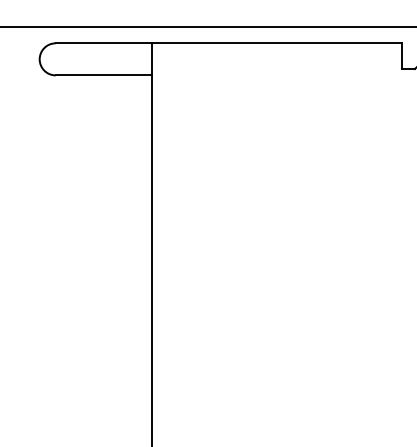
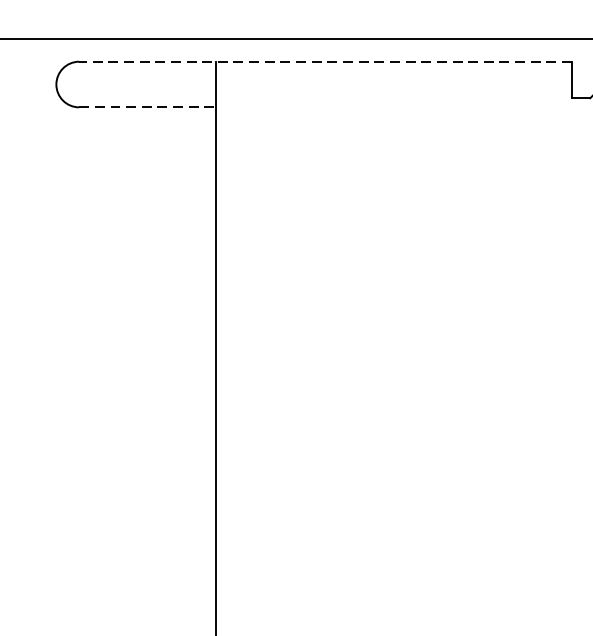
line: (228, 43) -> (324, 61), solid -> dashed
line: (104, 75) -> (148, 107), solid -> dashed

